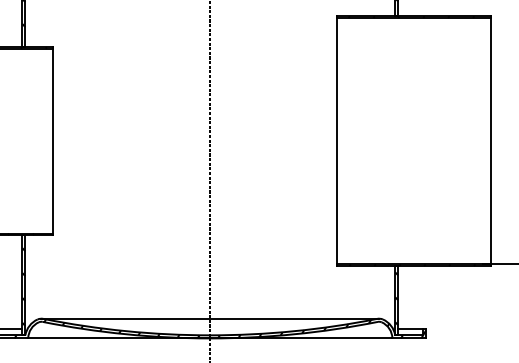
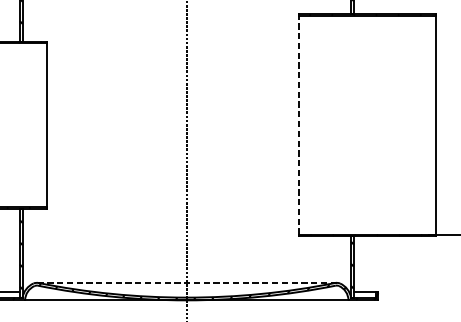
line: (336, 140) -> (298, 124), solid -> dashed
line: (210, 318) -> (186, 282), solid -> dashed

